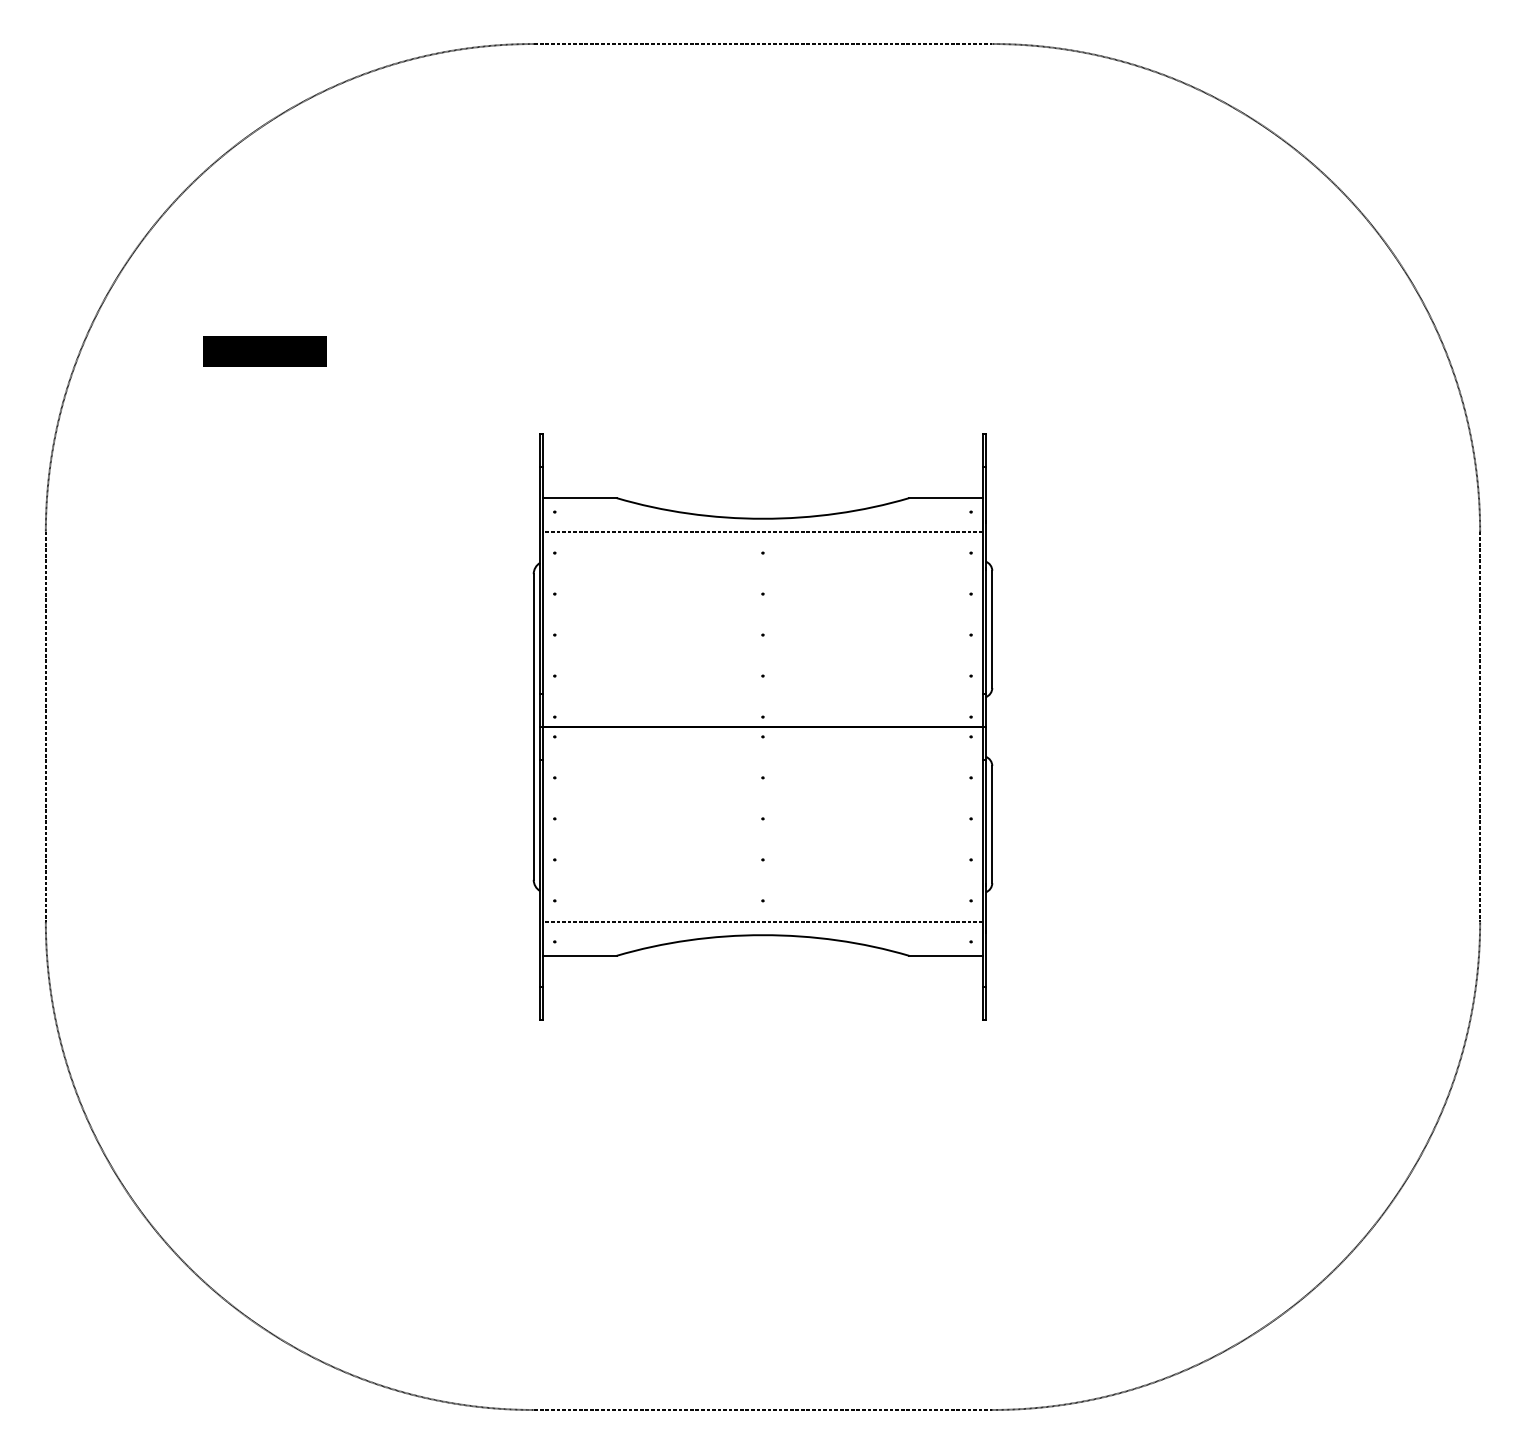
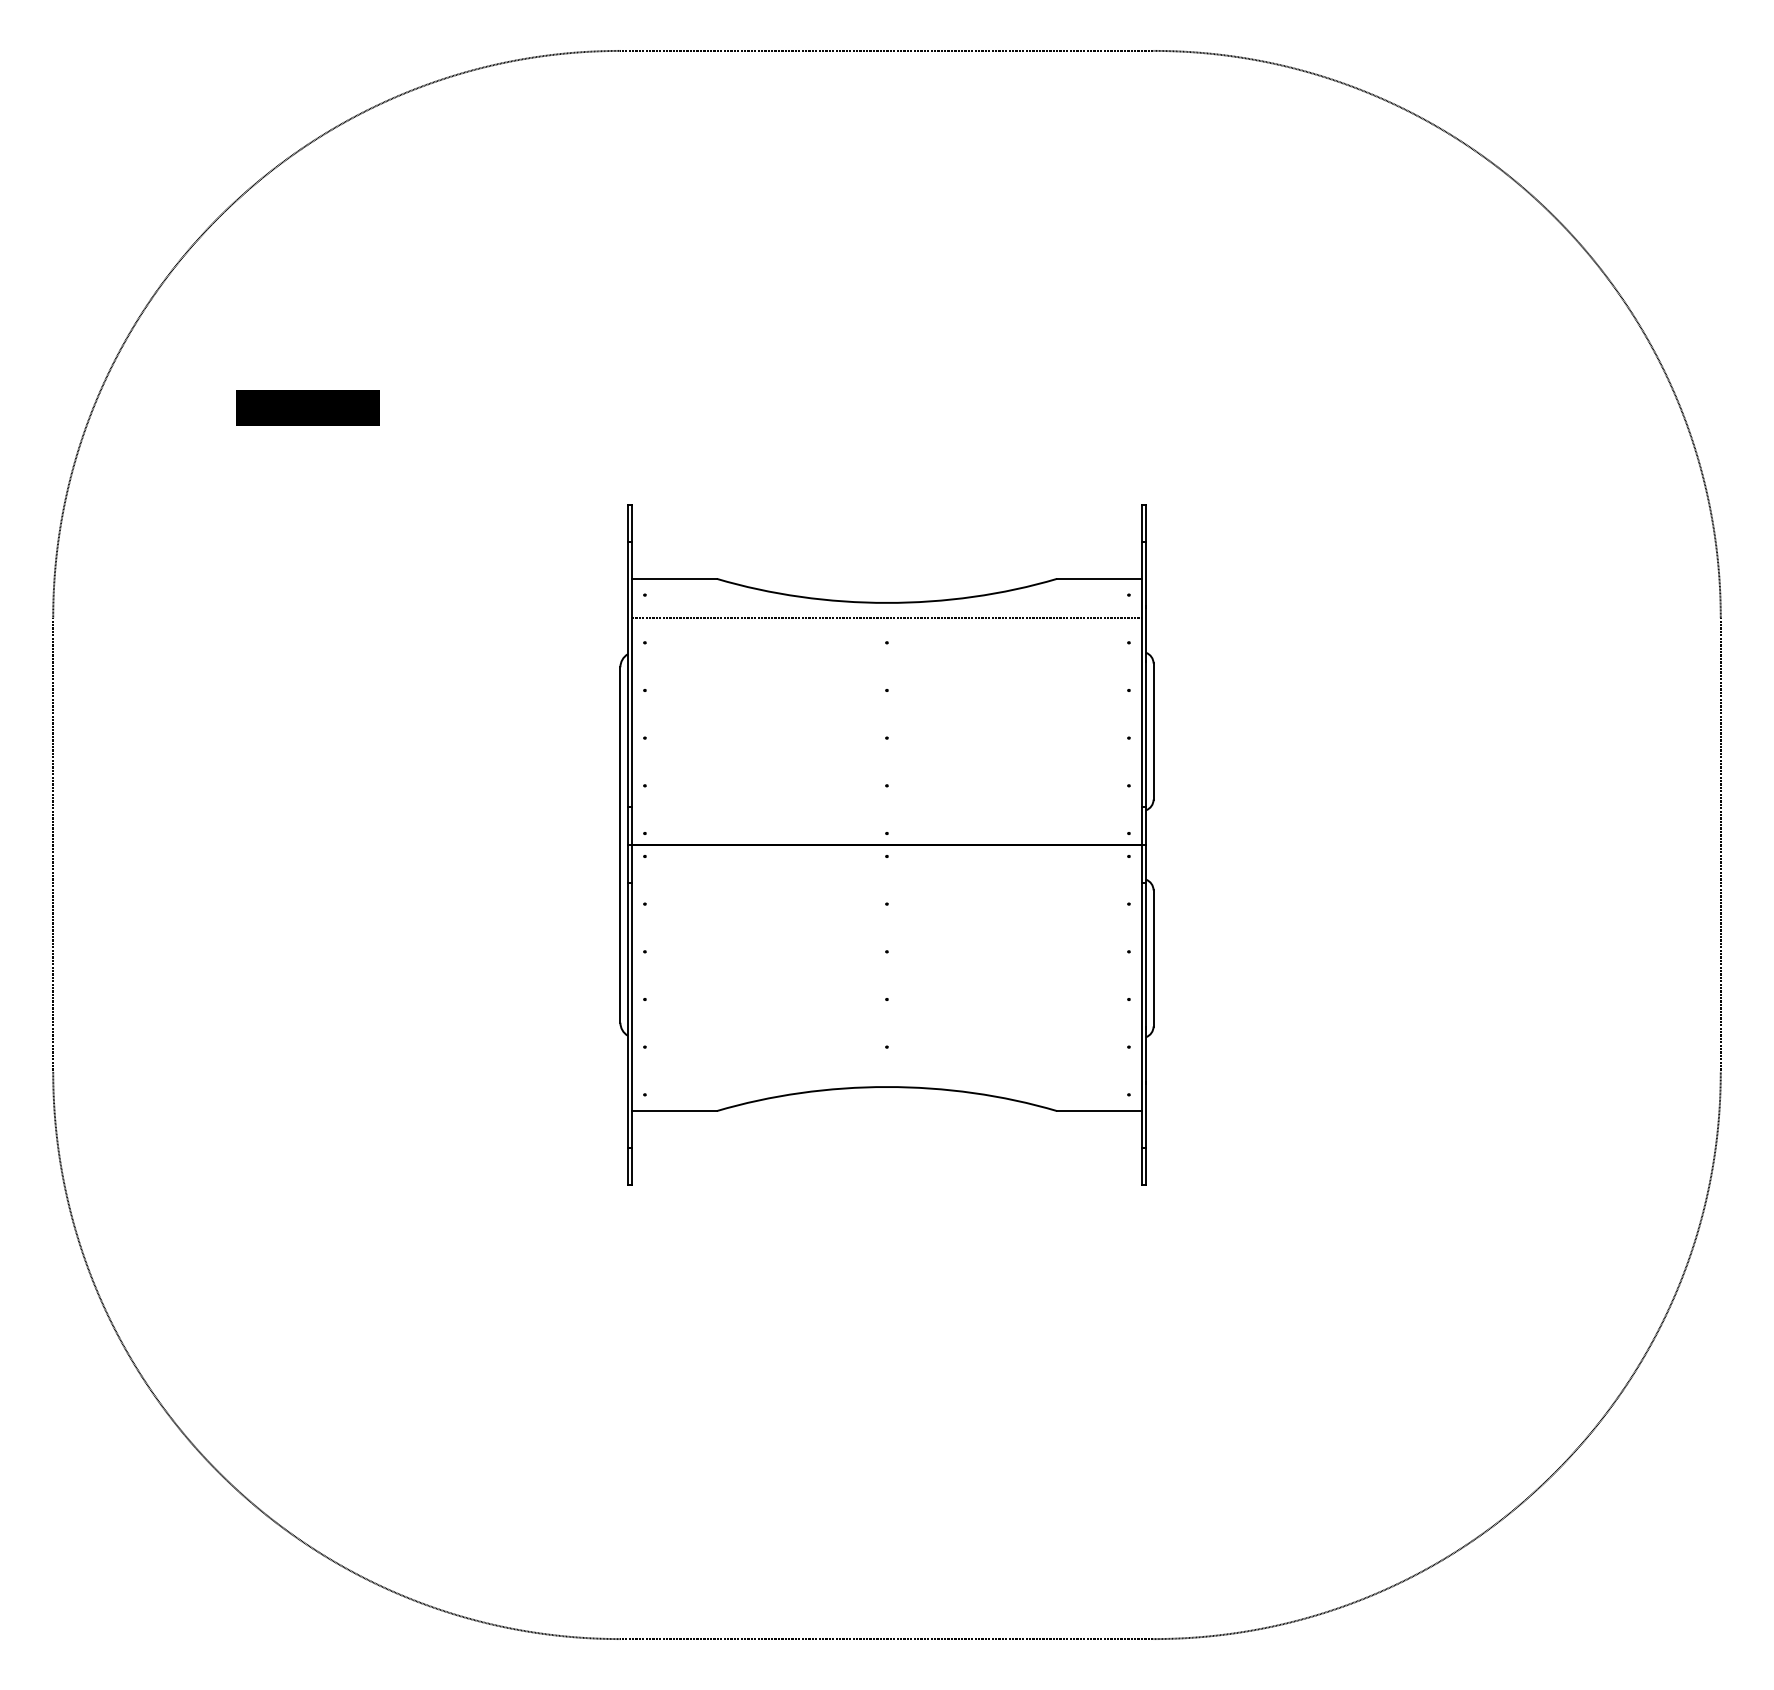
line: (762, 921) -> (886, 1071), removed

